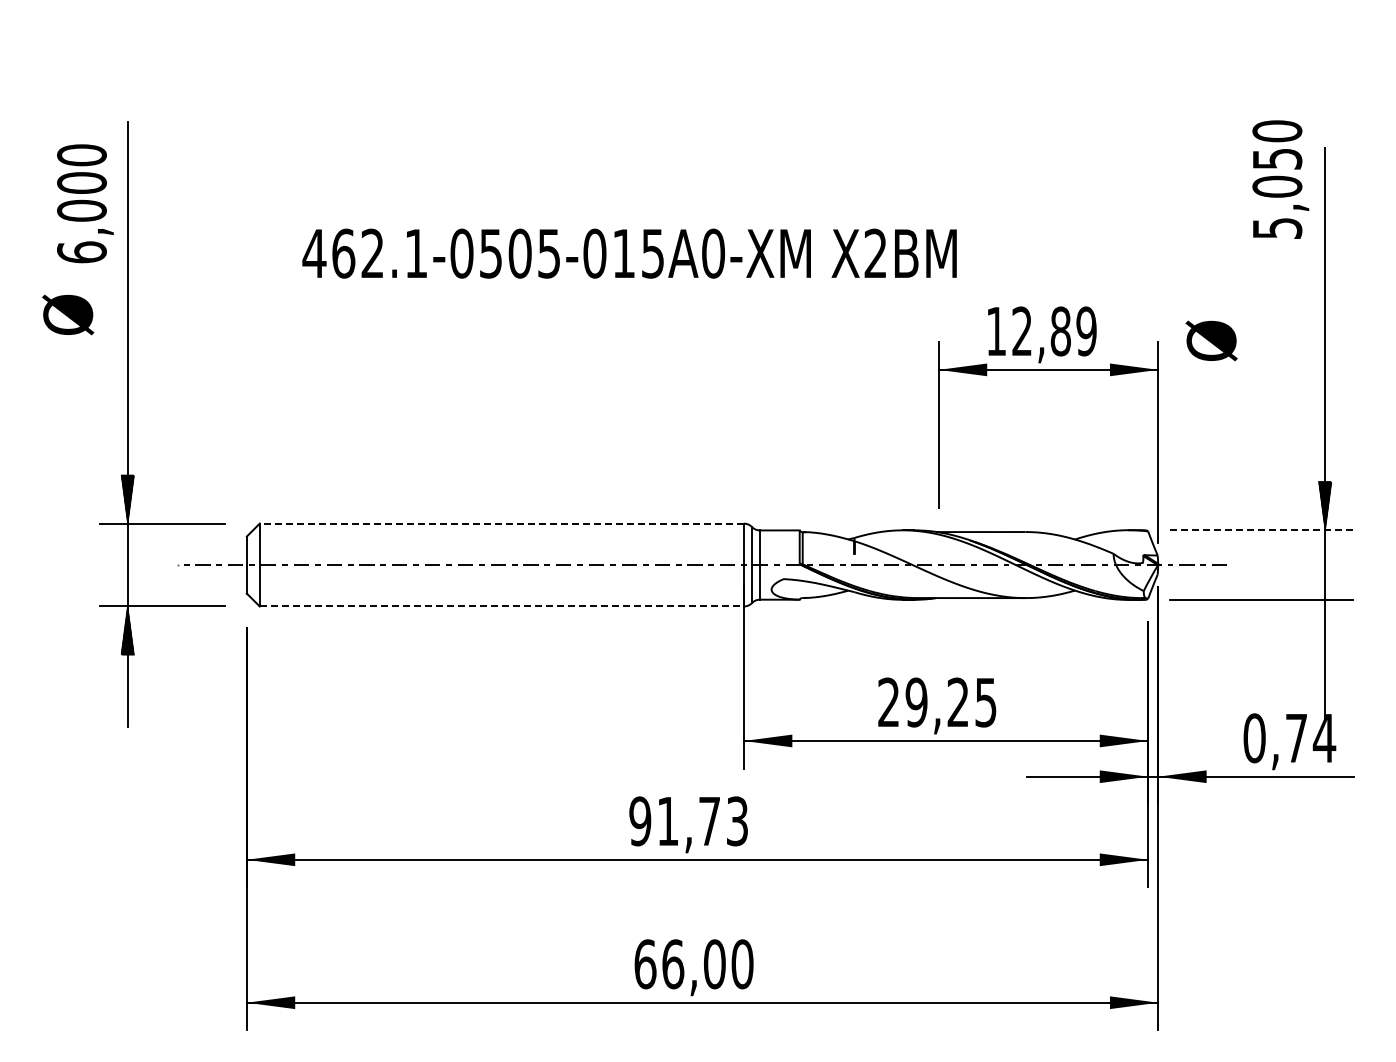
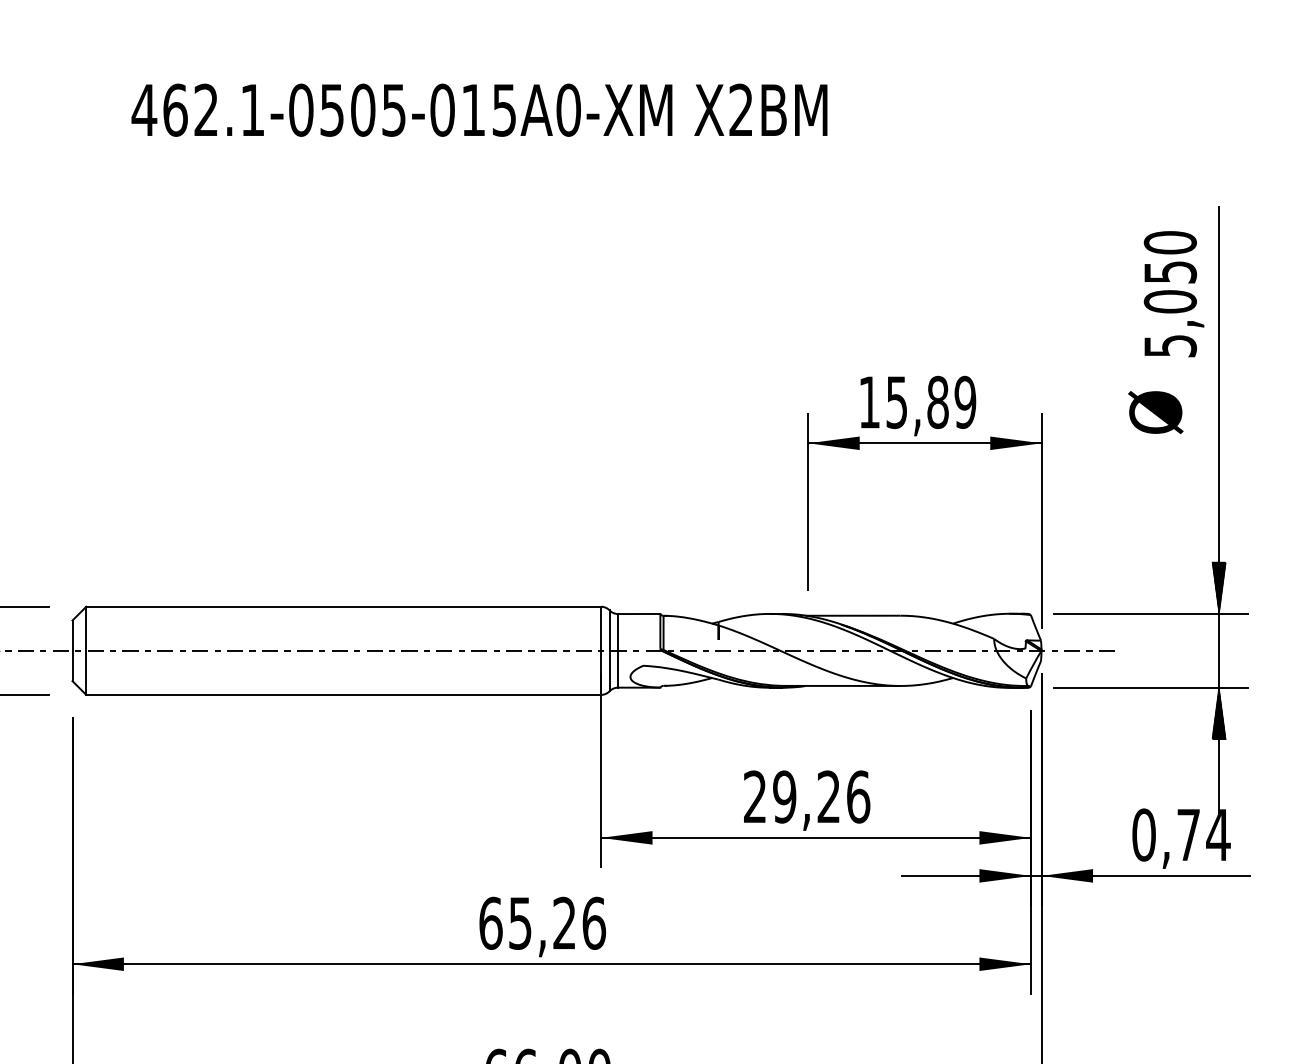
text: (1280, 179) -> (1173, 294), moved
text: (629, 253) -> (479, 110), moved
text: (1021, 331) -> (896, 402), 12,89 -> 15,89
text: (1211, 340) -> (1155, 412), moved
line: (501, 523) -> (343, 606), dashed -> solid
line: (1261, 530) -> (1151, 614), dashed -> solid
line: (502, 606) -> (344, 694), dashed -> solid
hatch: (1324, 624) -> (1218, 714), added
text: (986, 702) -> (858, 796), 29,25 -> 29,26
text: (688, 821) -> (542, 923), 91,73 -> 65,26

